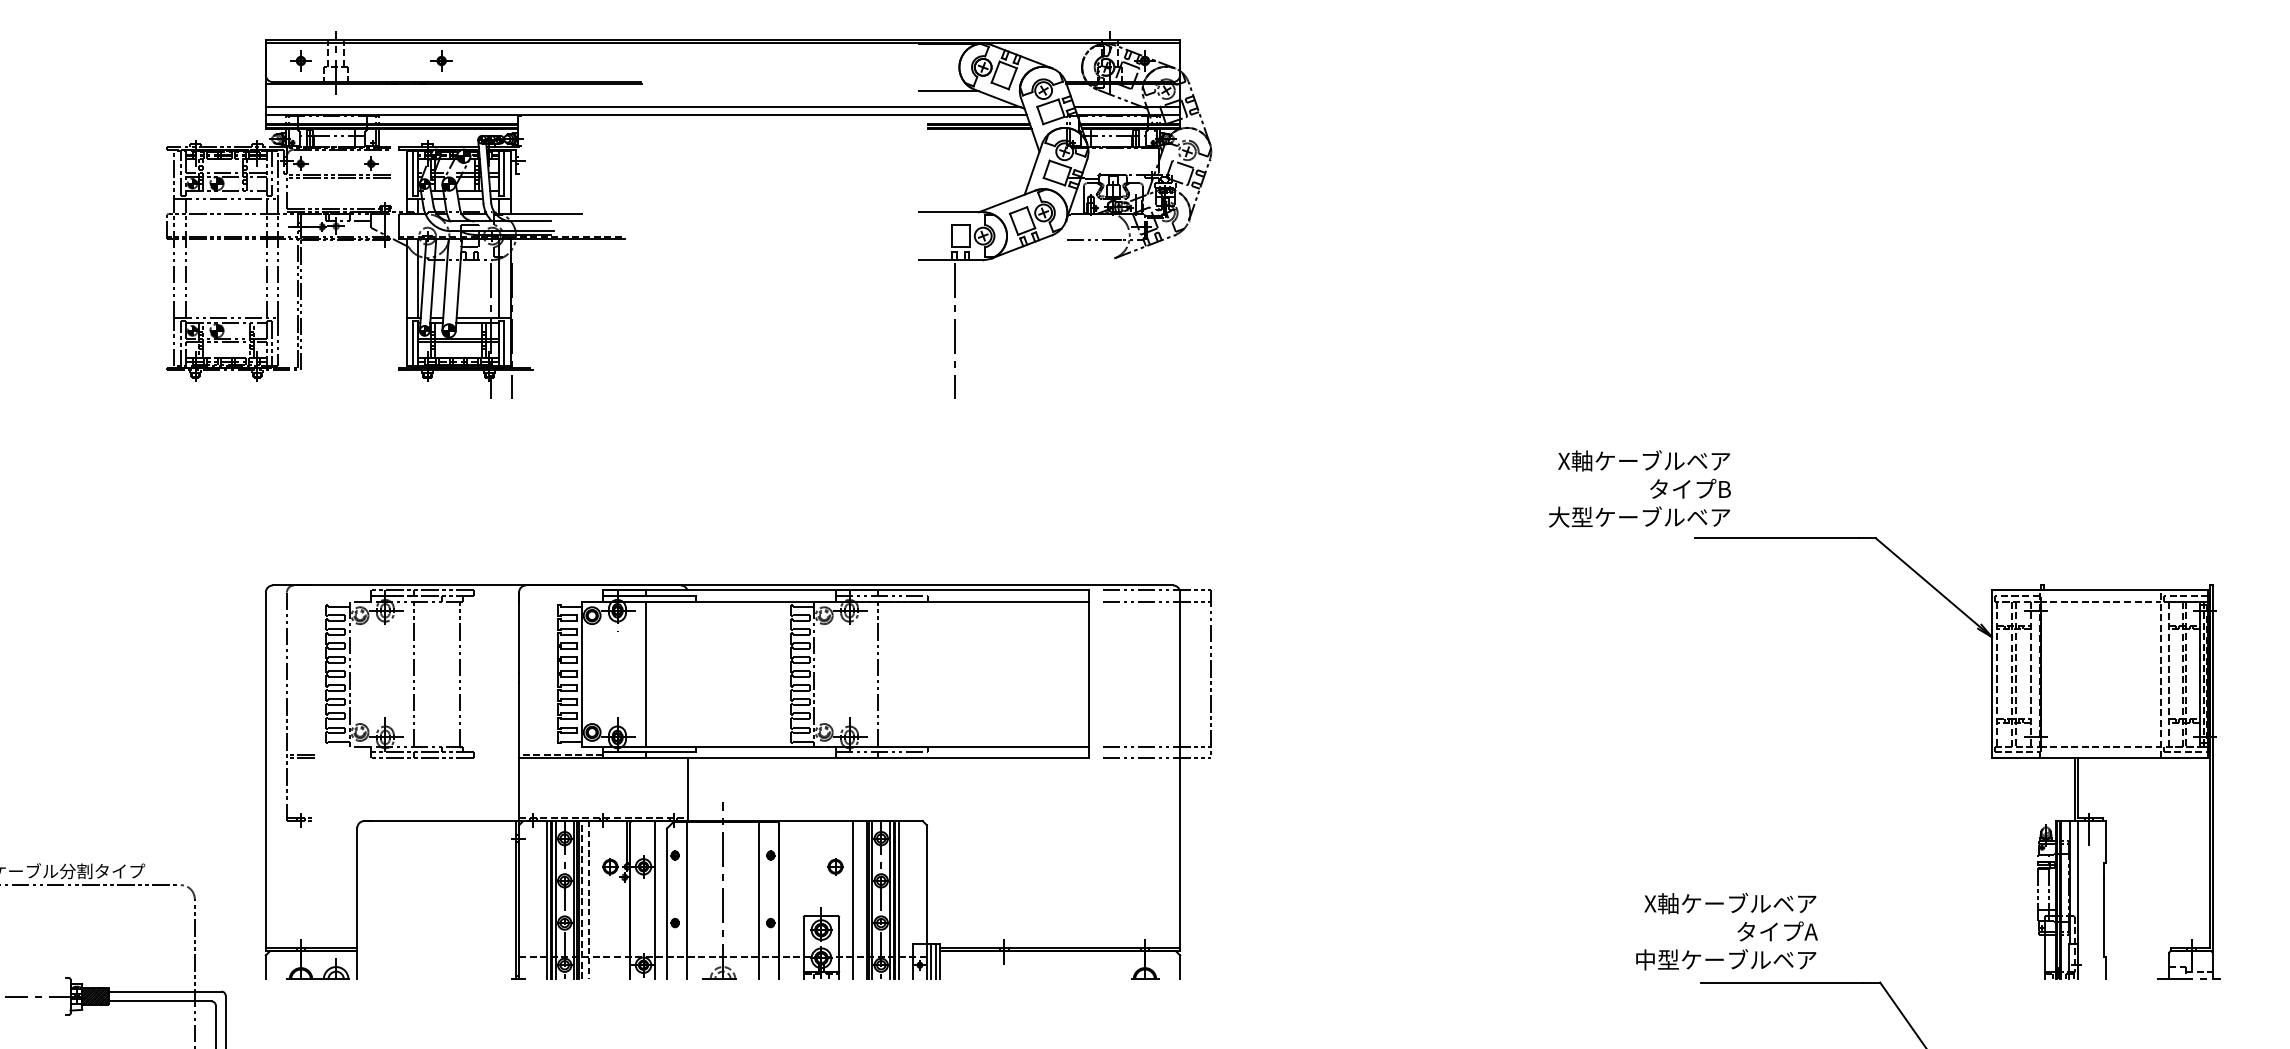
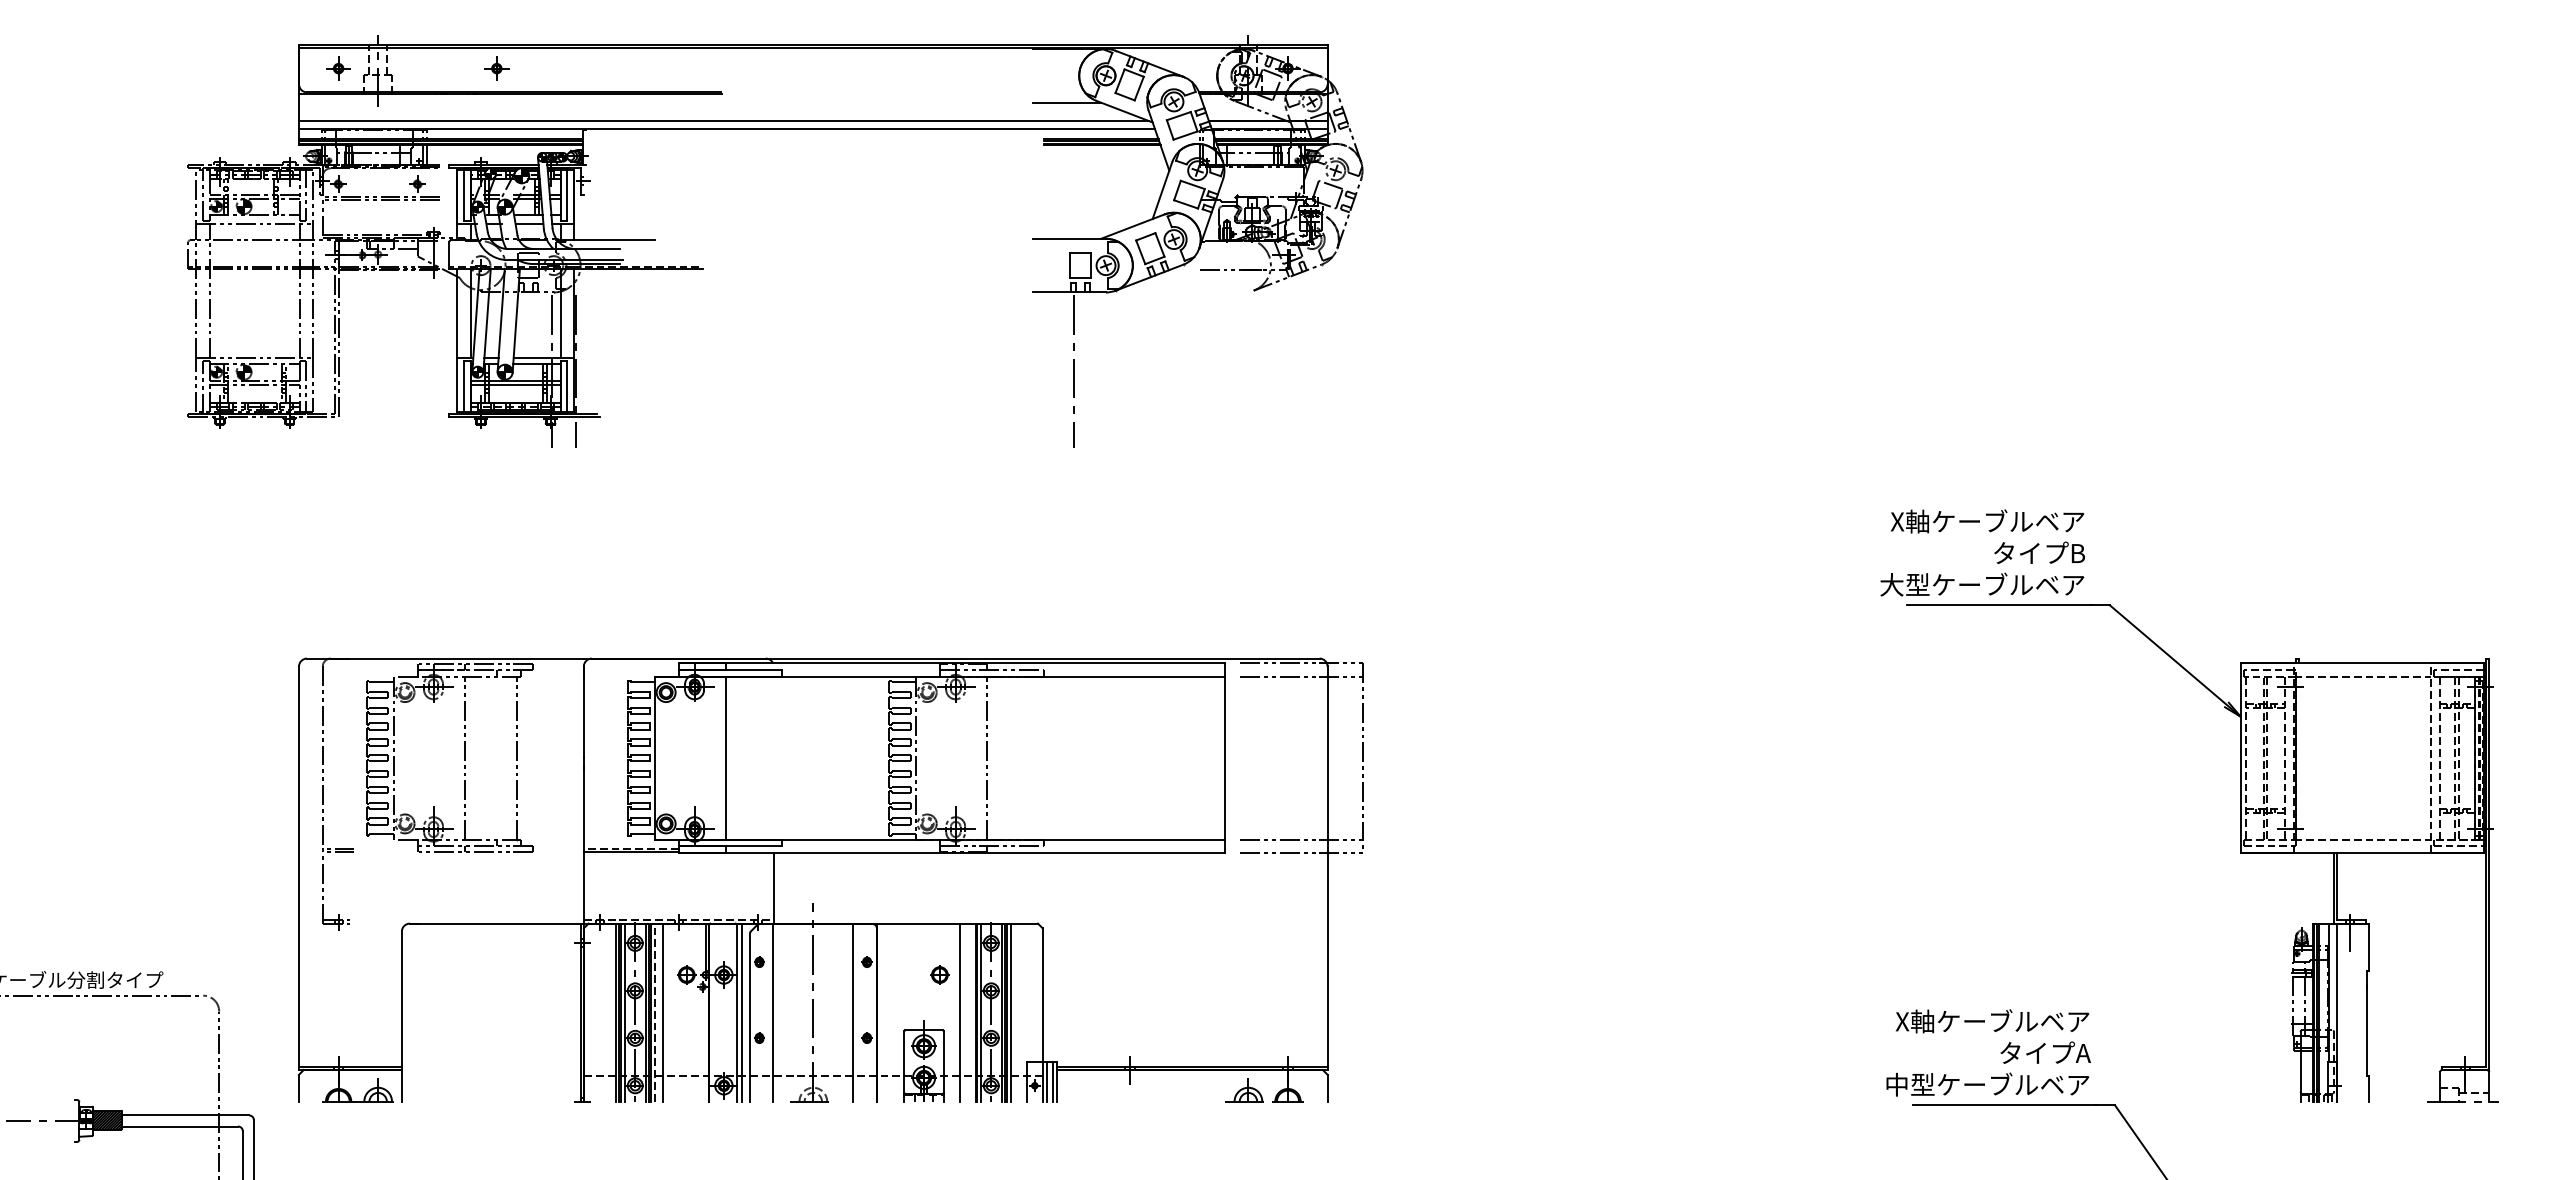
text: (1639, 488) -> (1982, 552), moved
line: (588, 900) -> (662, 1013), dashed -> solid
line: (660, 900) -> (742, 1012), added
text: (1726, 931) -> (1988, 1052), moved
part: (1106, 969) -> (1244, 1090), added

